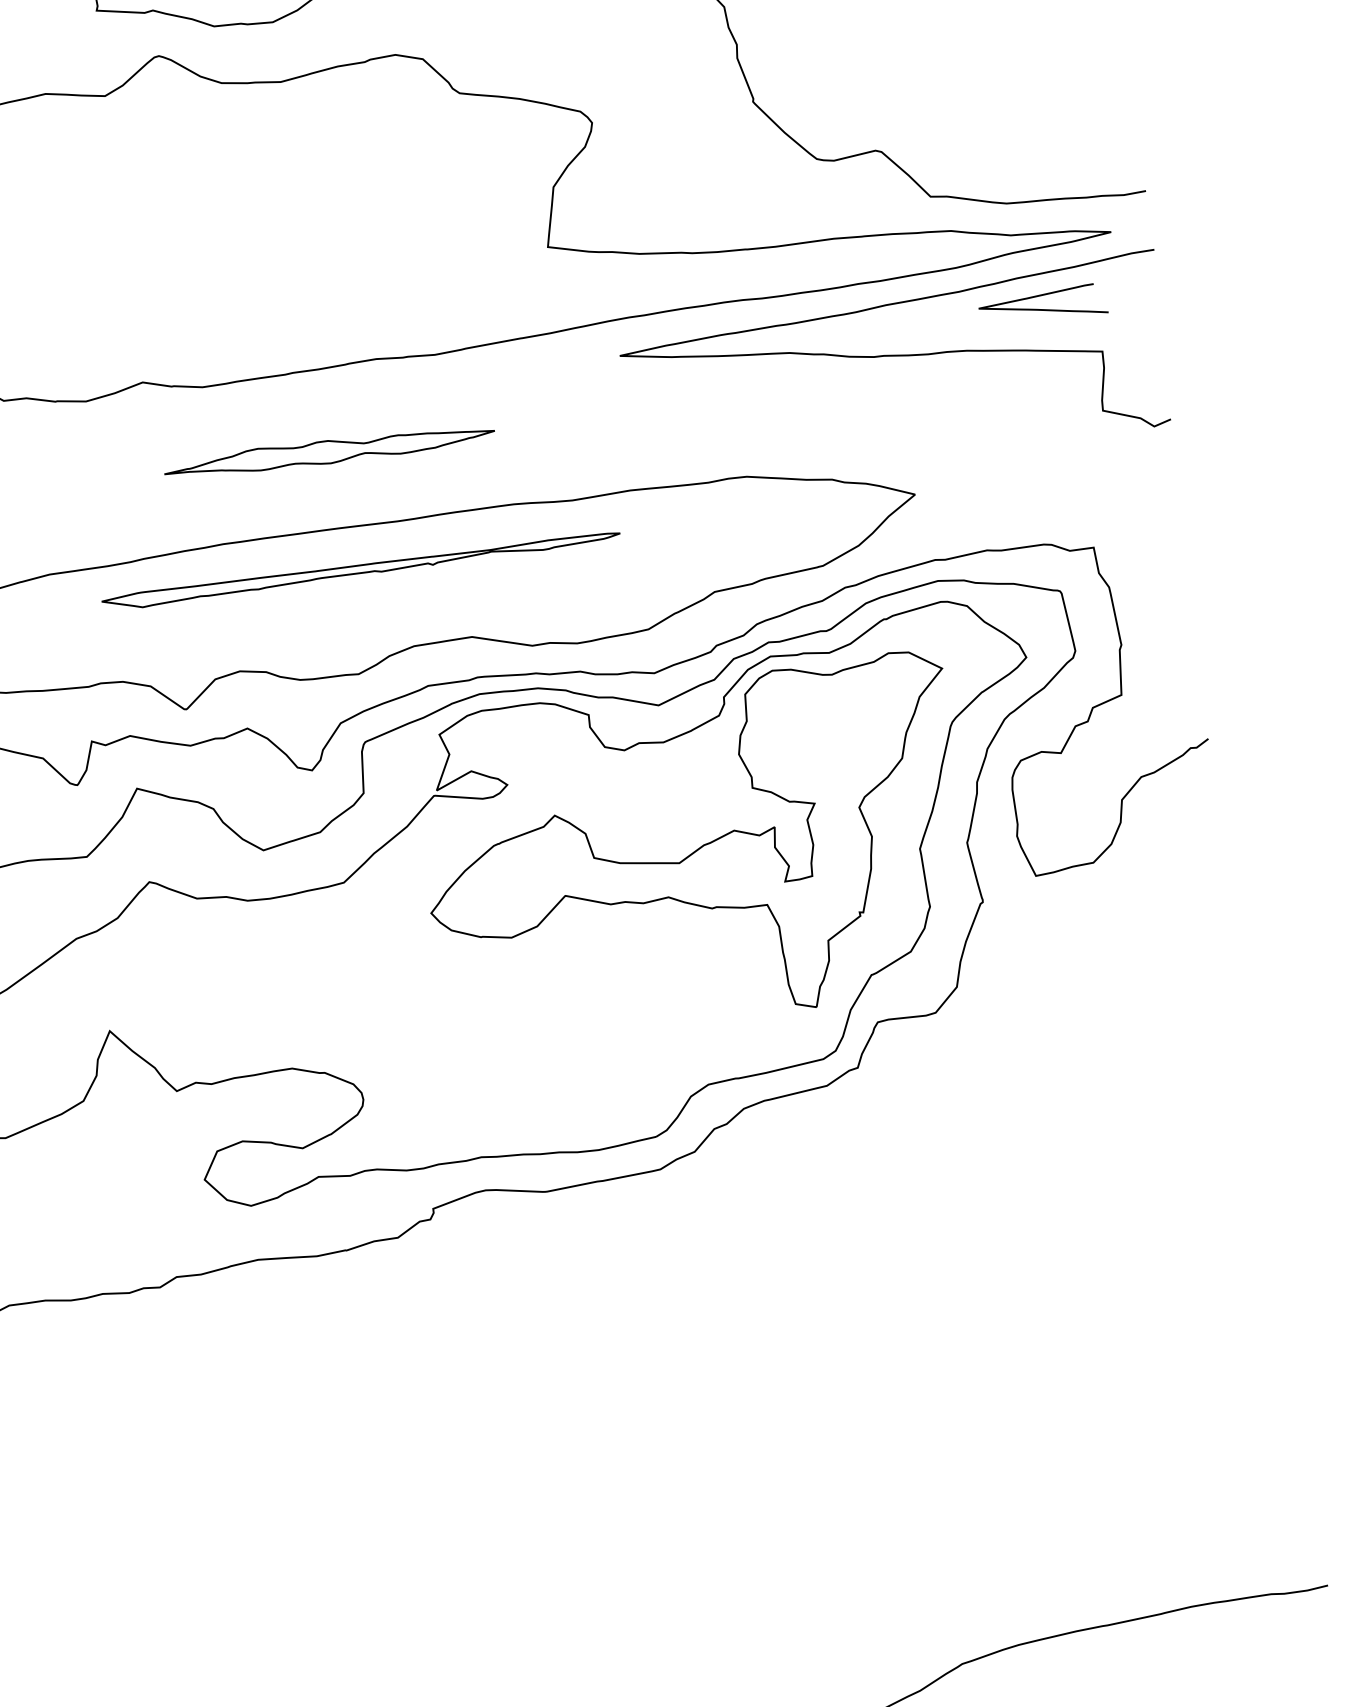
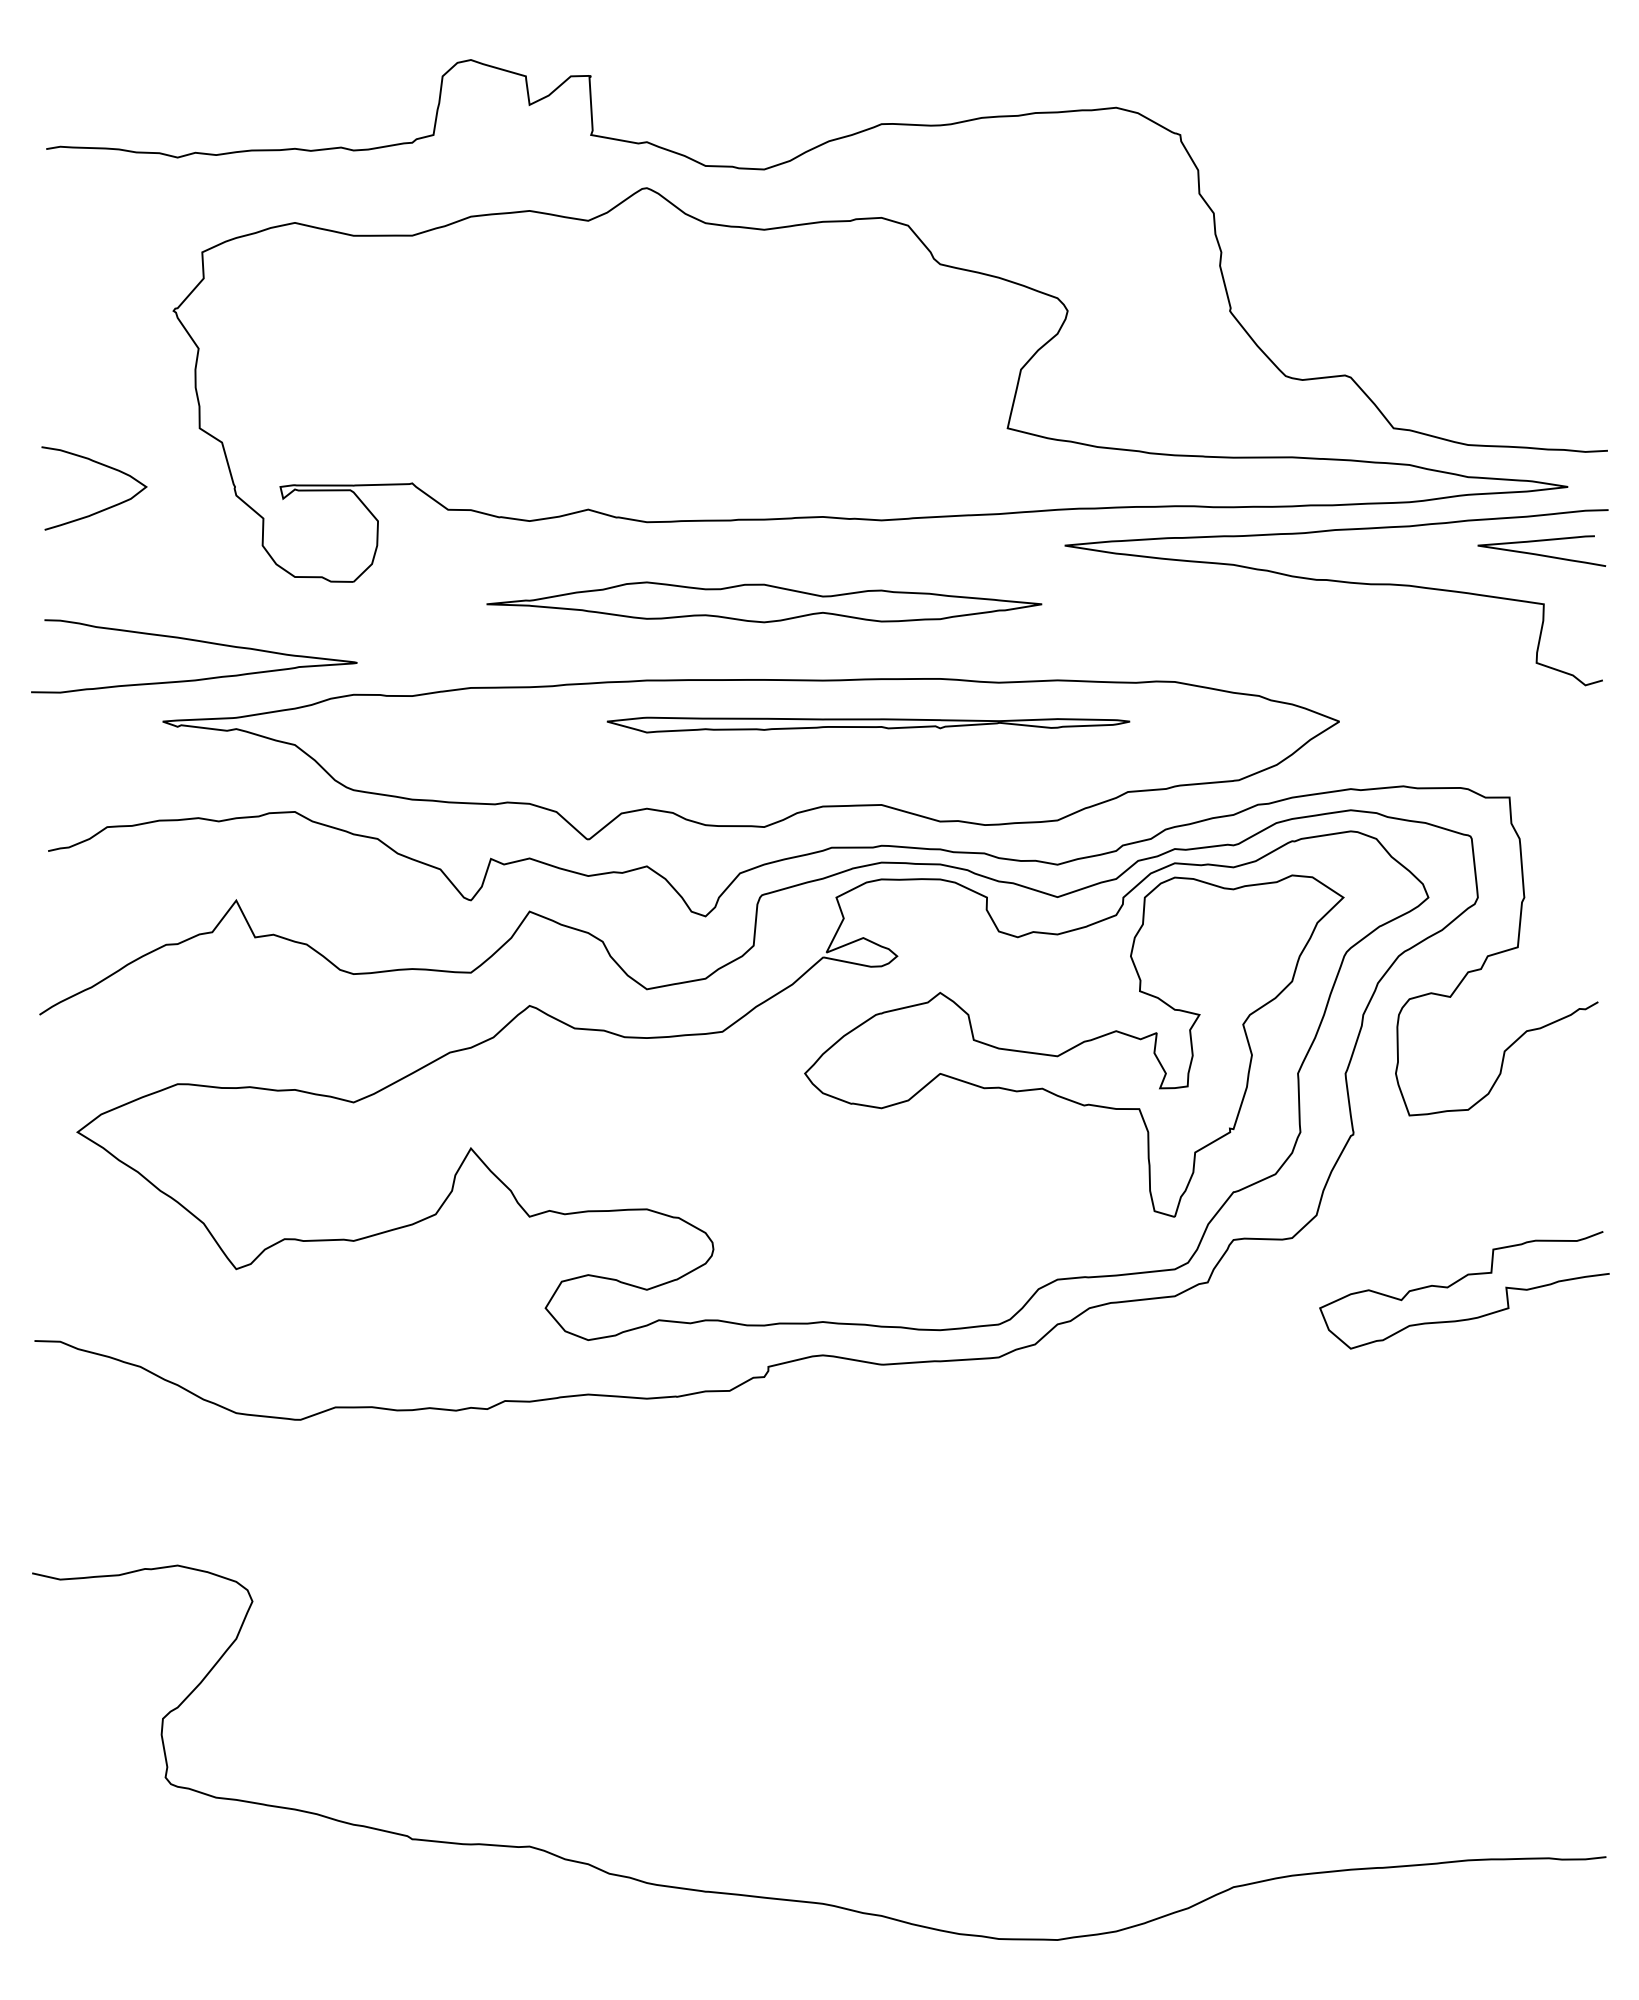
curve: (1043, 309) -> (1541, 554), moved
part: (329, 451) -> (764, 602), size x1.67
part: (361, 570) -> (868, 724), moved
curve: (1107, 1034) -> (1459, 1281), added

